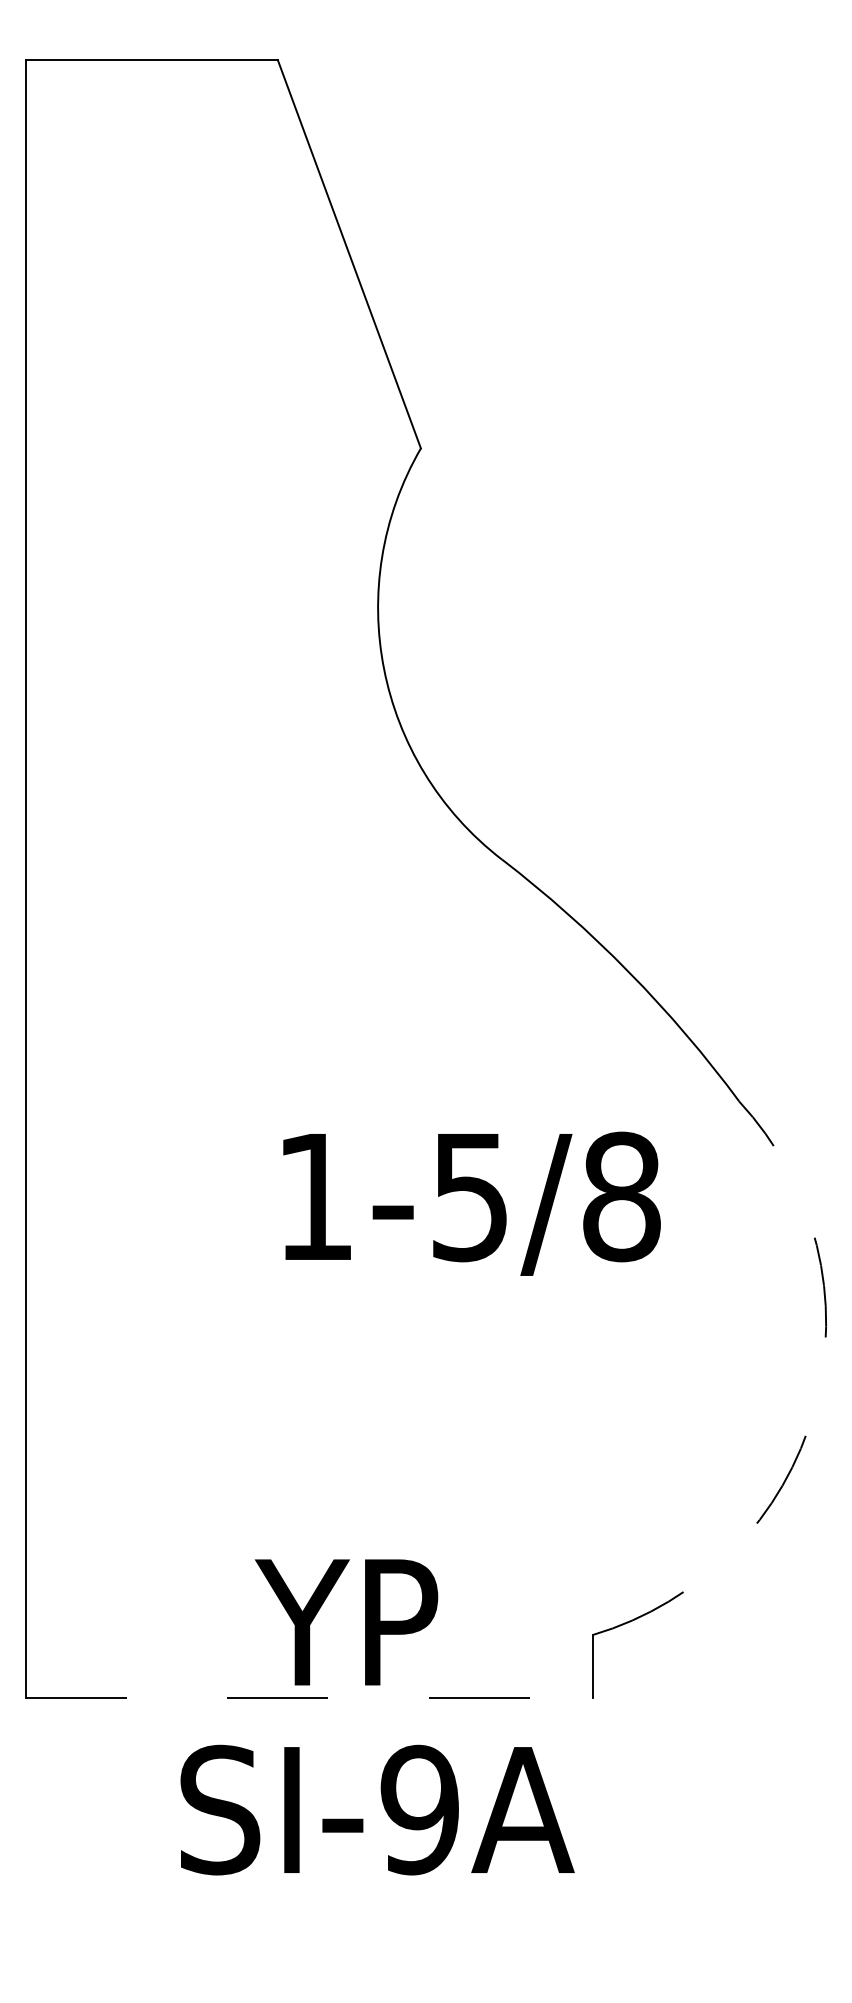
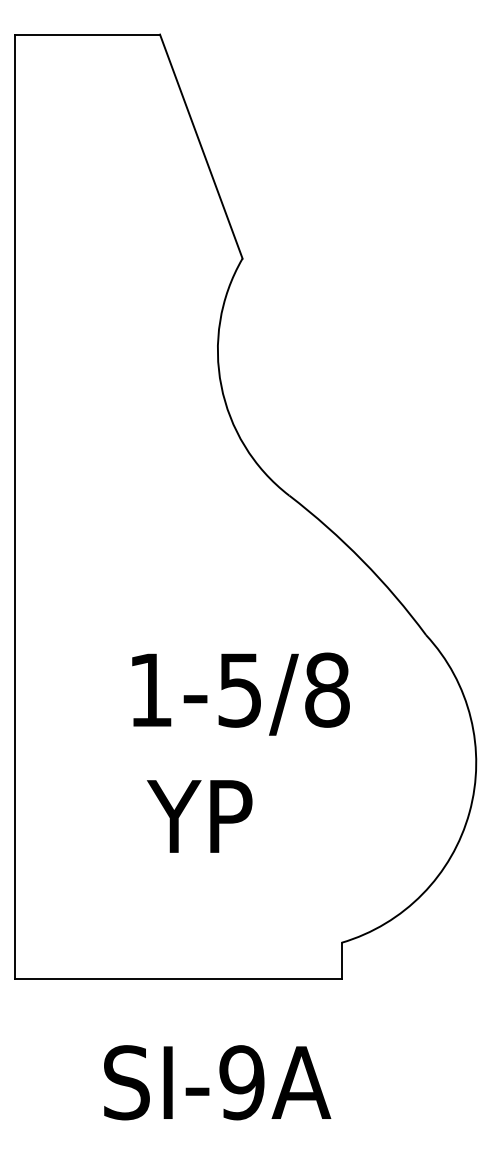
text: (471, 1202) -> (240, 693), moved
arc: (814, 1409) -> (469, 812), dashed -> solid
text: (346, 1622) -> (199, 816), moved
line: (309, 1698) -> (178, 979), dashed -> solid
text: (377, 1809) -> (217, 1082), moved

